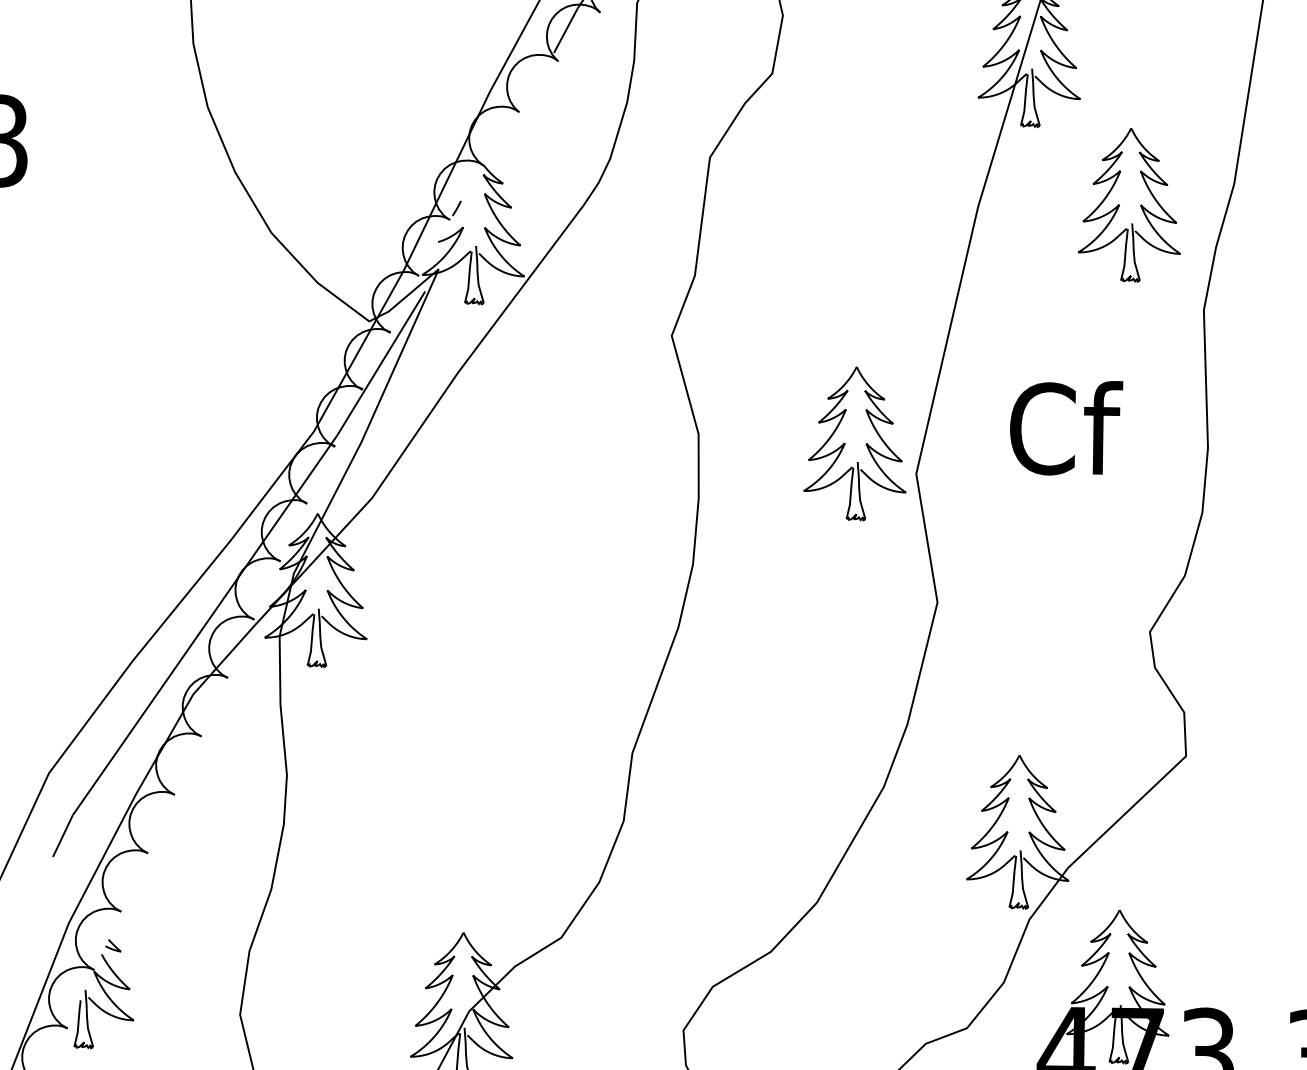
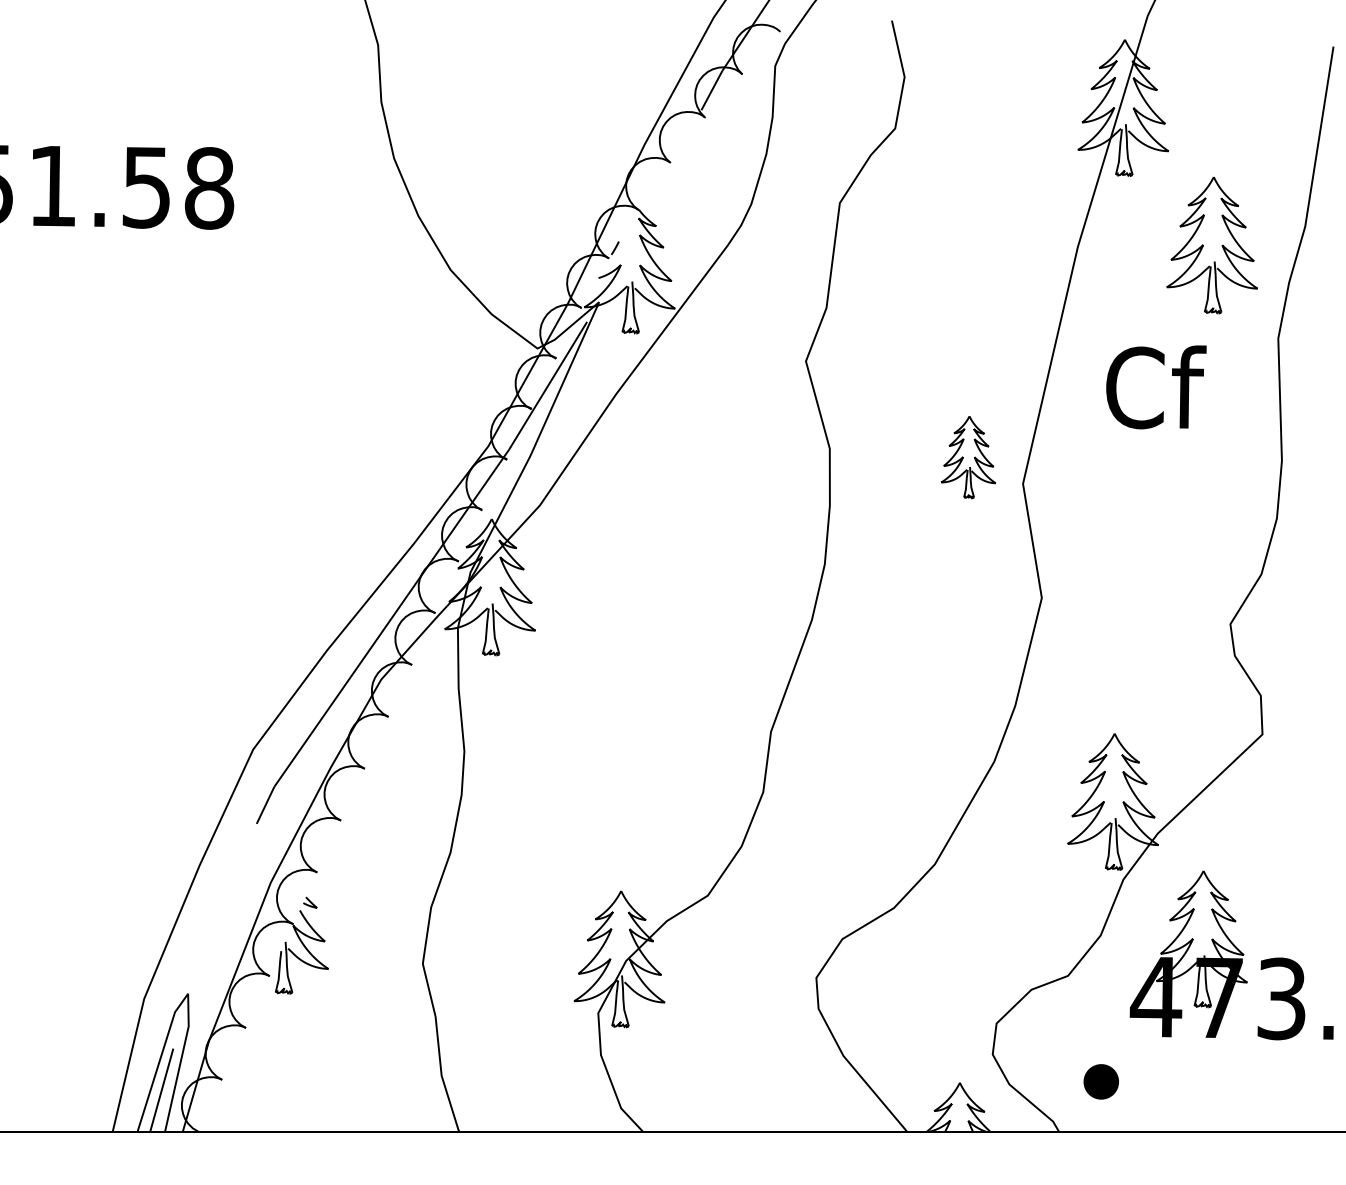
text: (1066, 428) -> (1156, 387), moved
part: (854, 444) -> (968, 457), size x0.6

